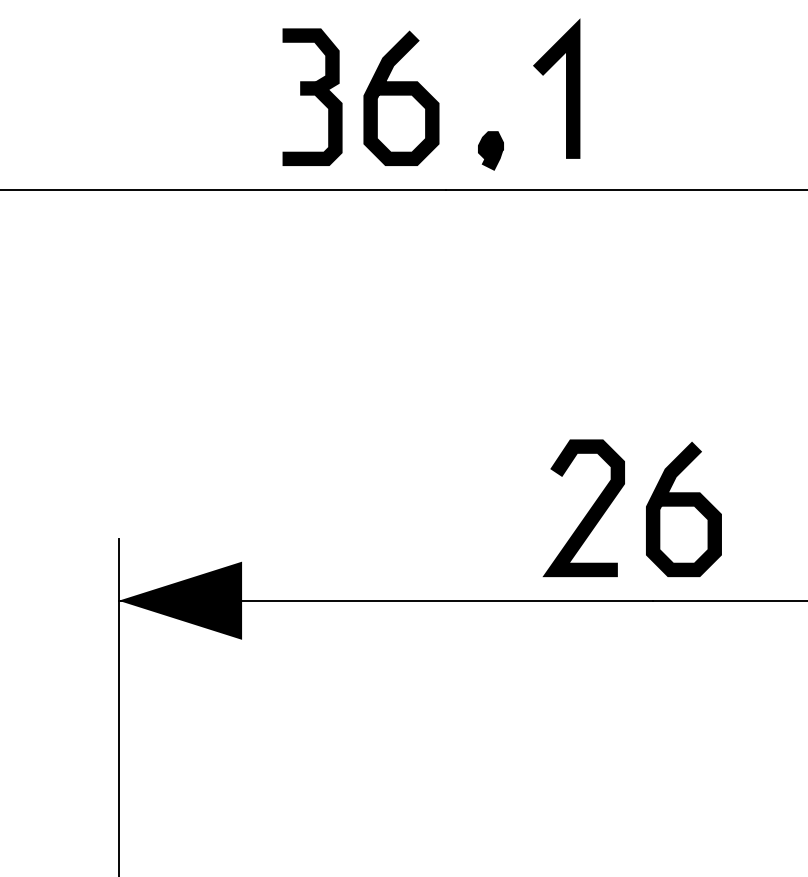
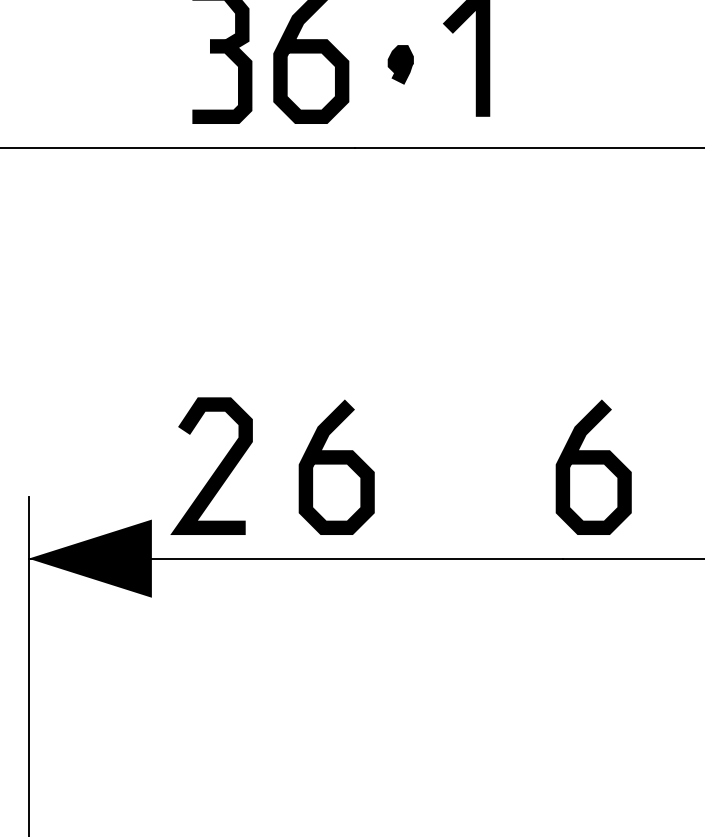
part: (490, 150) -> (400, 64), moved
curve: (426, 506) -> (336, 464), added
curve: (587, 512) -> (215, 470), moved

